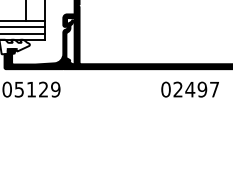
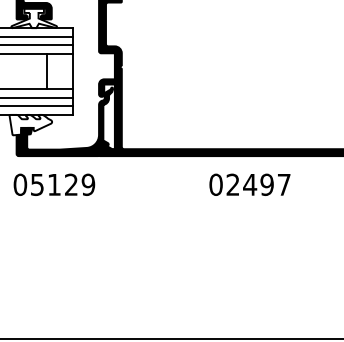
text: (189, 89) -> (249, 184), moved

